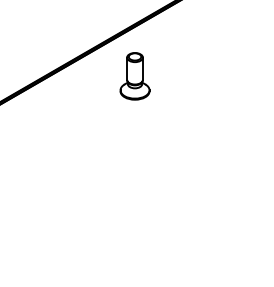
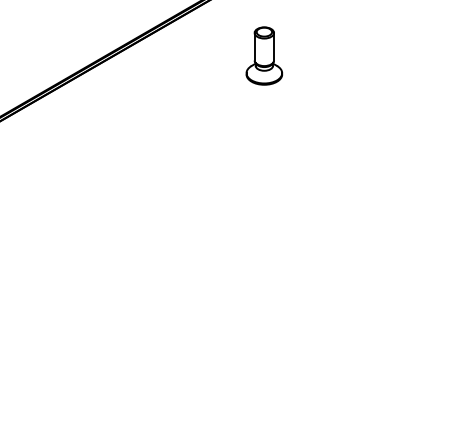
part: (134, 76) -> (263, 56), size x0.7

